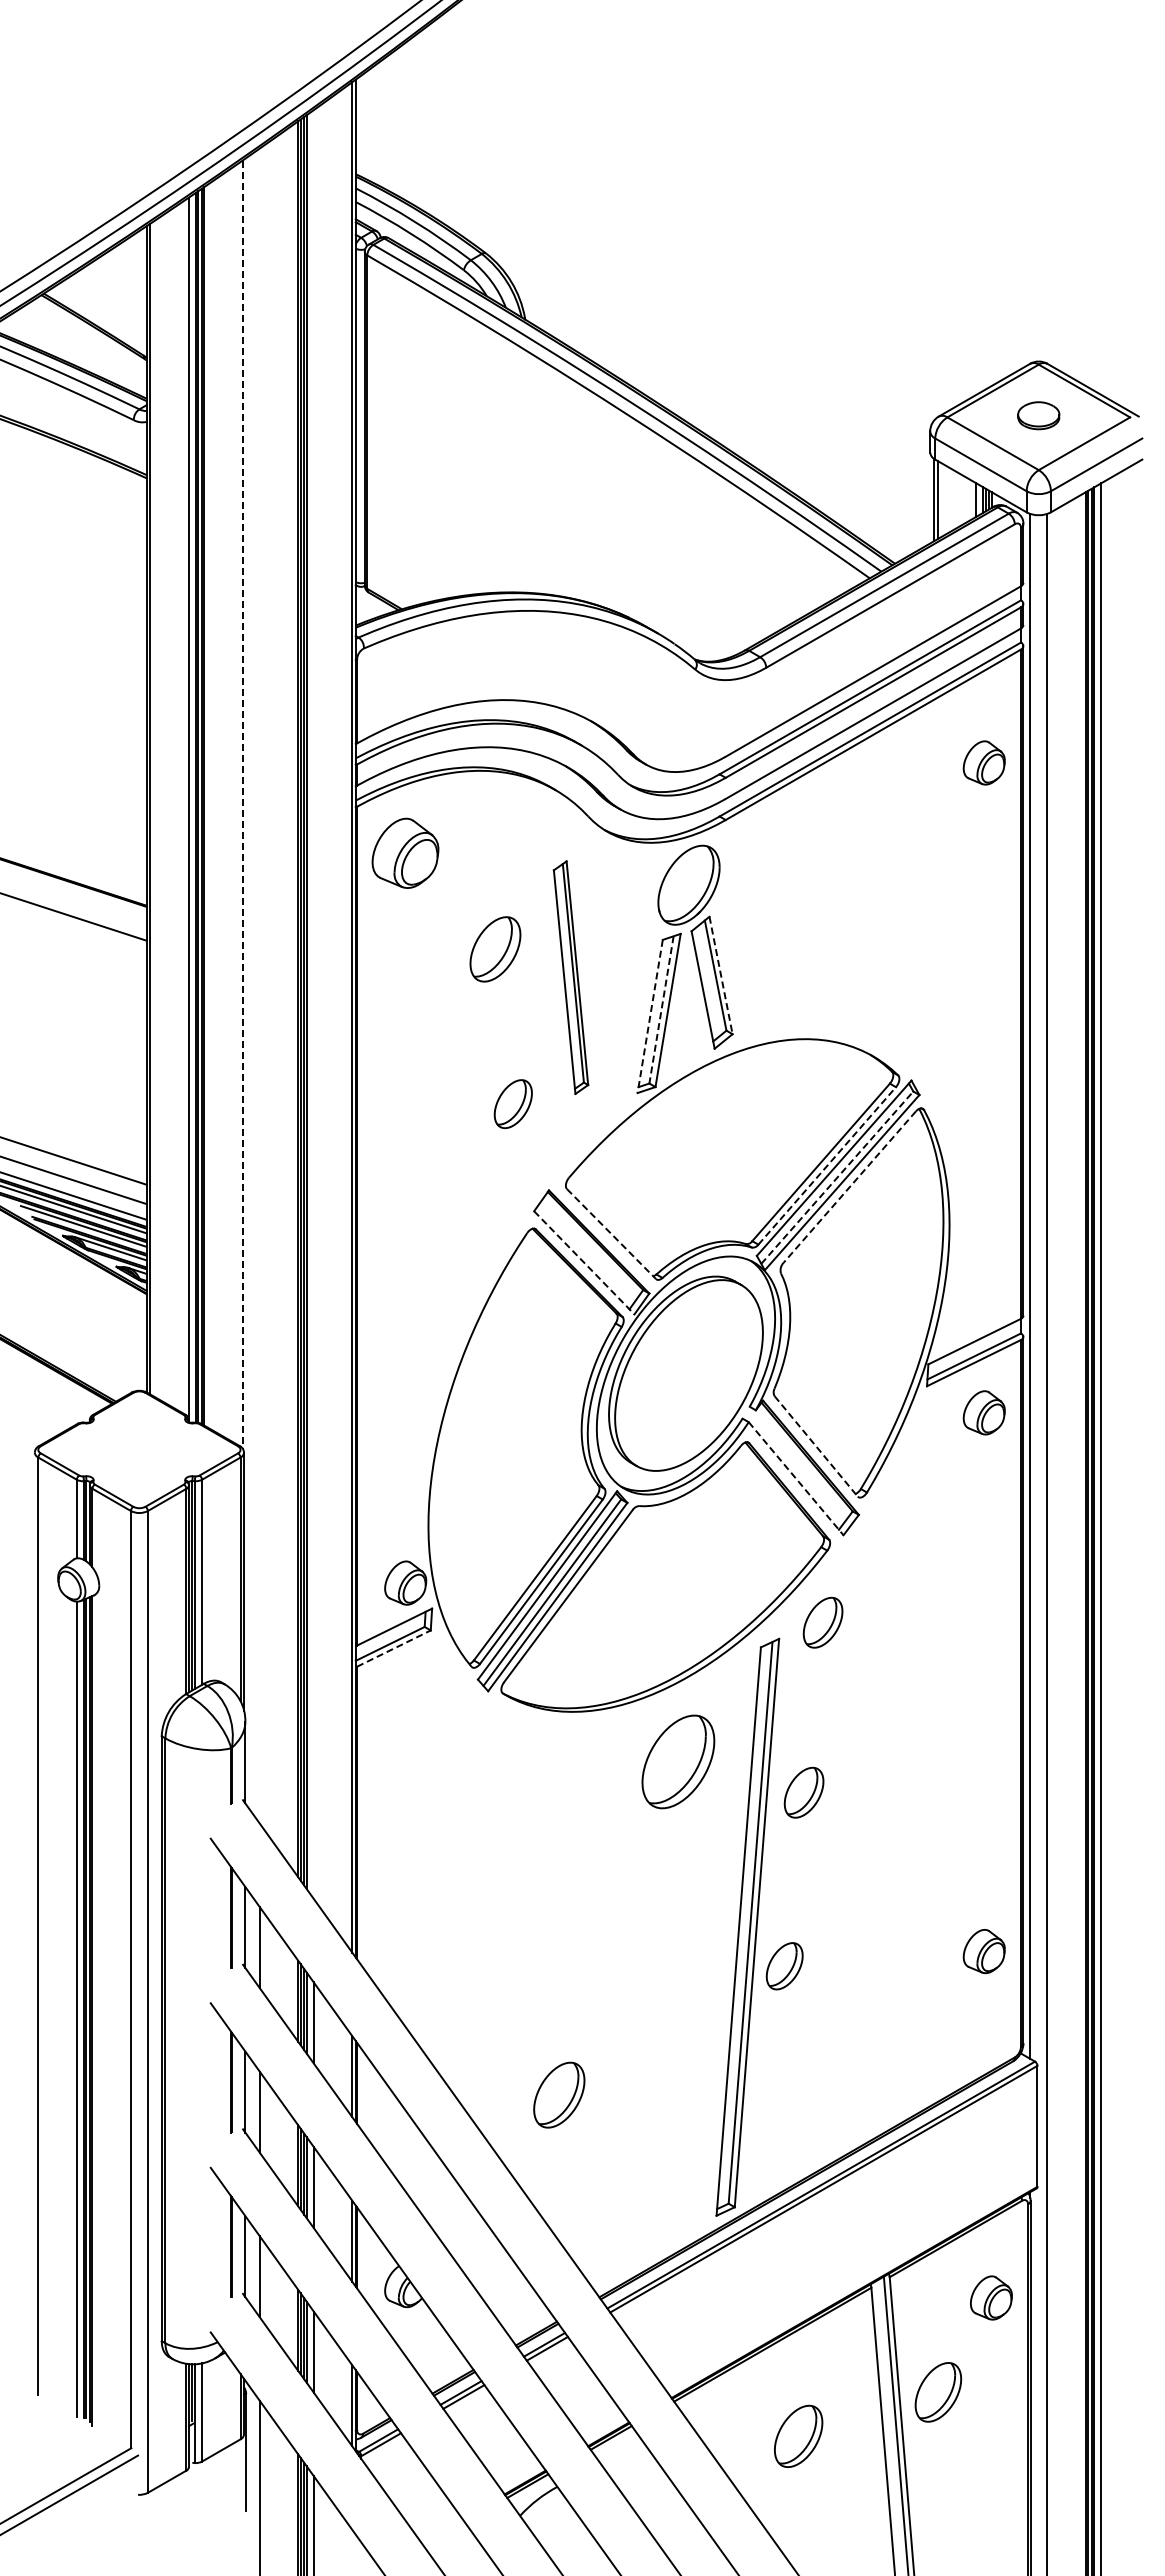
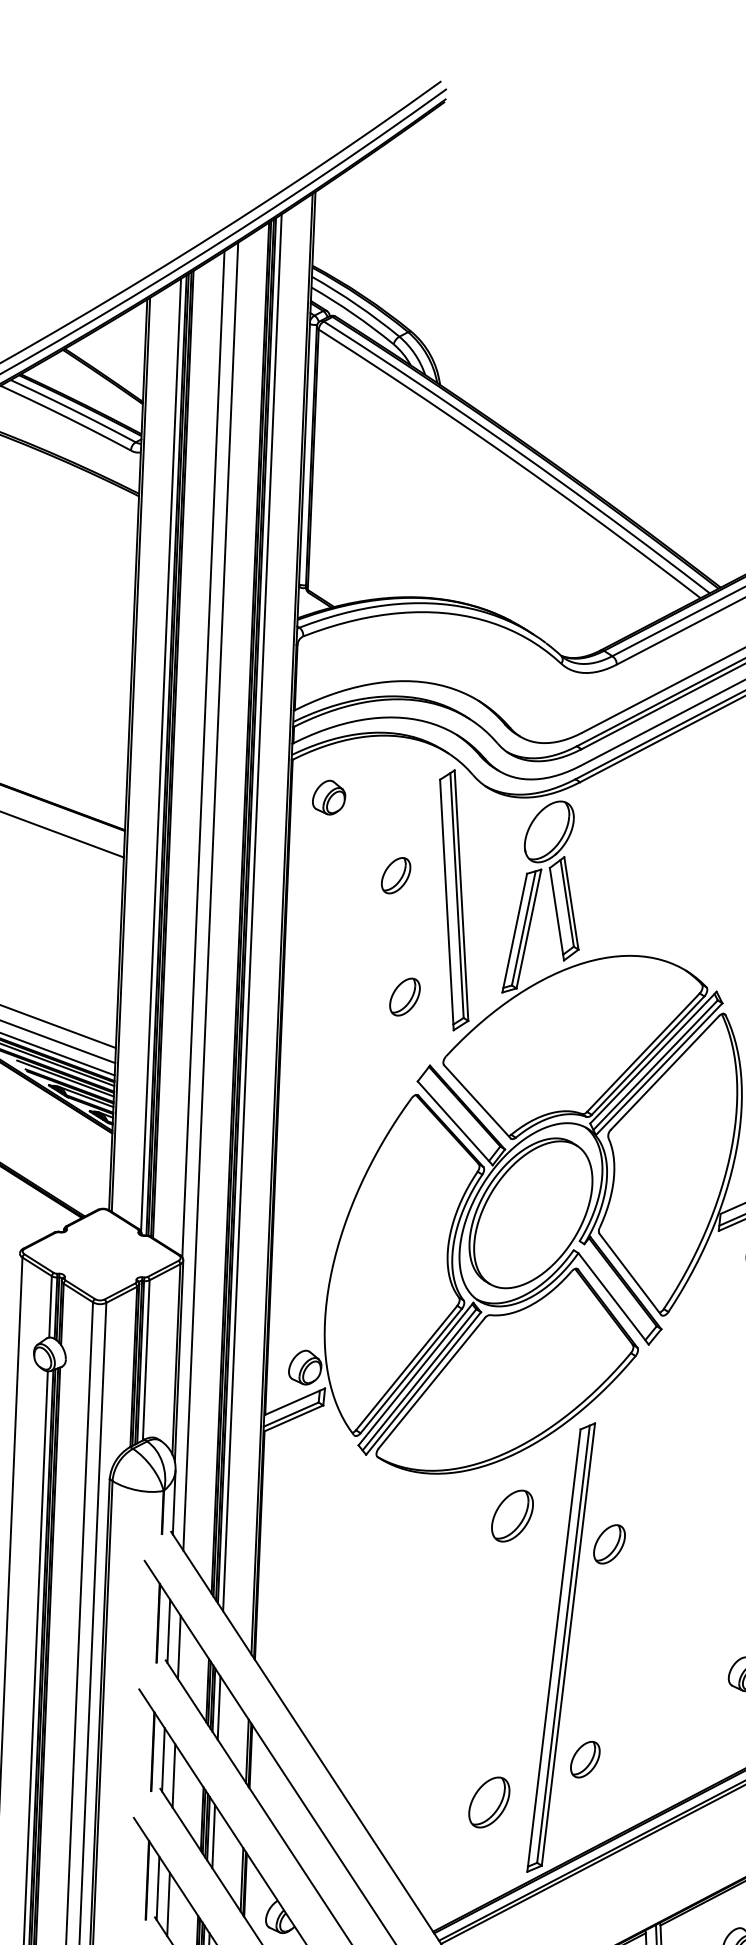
line: (242, 804) -> (203, 754), dashed -> solid
part: (405, 852) -> (329, 797), size x0.62
part: (495, 949) -> (396, 875), size x0.71
line: (721, 975) -> (571, 903), dashed -> solid
part: (570, 977) -> (453, 900), size x1.43
line: (259, 985) -> (210, 896), added
line: (313, 1004) -> (252, 912), added
line: (661, 1009) -> (523, 928), dashed -> solid
line: (650, 1016) -> (514, 933), dashed -> solid
line: (827, 1165) -> (648, 1055), dashed -> solid
line: (837, 1177) -> (655, 1065), dashed -> solid
line: (849, 1187) -> (664, 1073), dashed -> solid
line: (611, 1234) -> (477, 1102), dashed -> solid
line: (584, 1262) -> (455, 1123), dashed -> solid
line: (816, 1446) -> (630, 1274), dashed -> solid
line: (796, 1478) -> (613, 1298), dashed -> solid
part: (822, 1622) -> (629, 1412), removed
line: (394, 1648) -> (294, 1418), dashed -> solid
part: (678, 1761) -> (512, 1515), size x0.71
part: (784, 1966) -> (585, 1759), moved
part: (559, 2094) -> (489, 1802), moved

